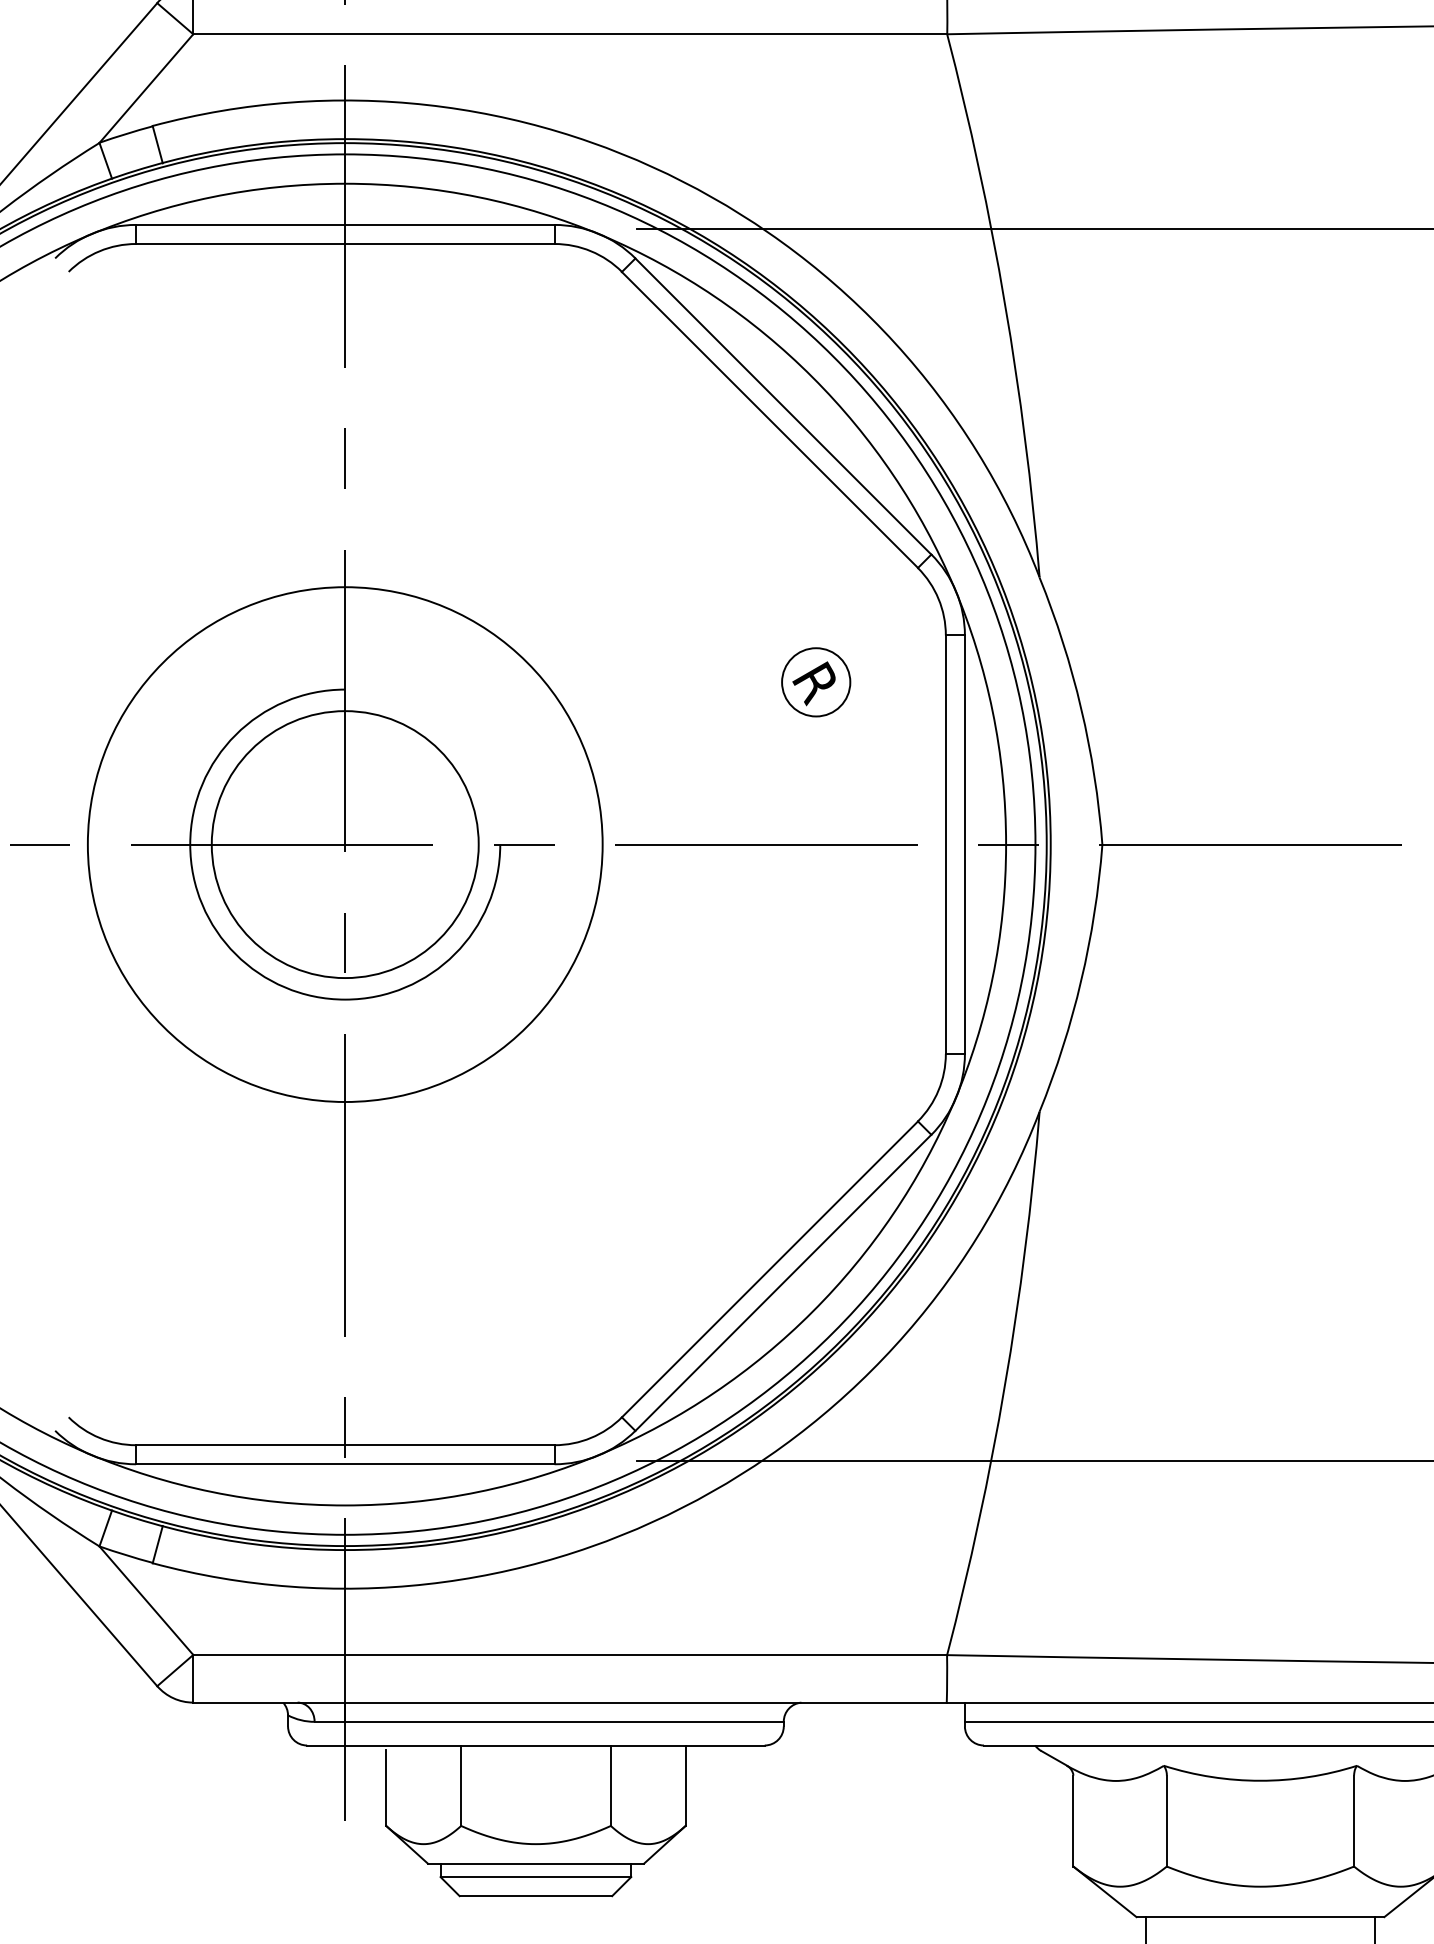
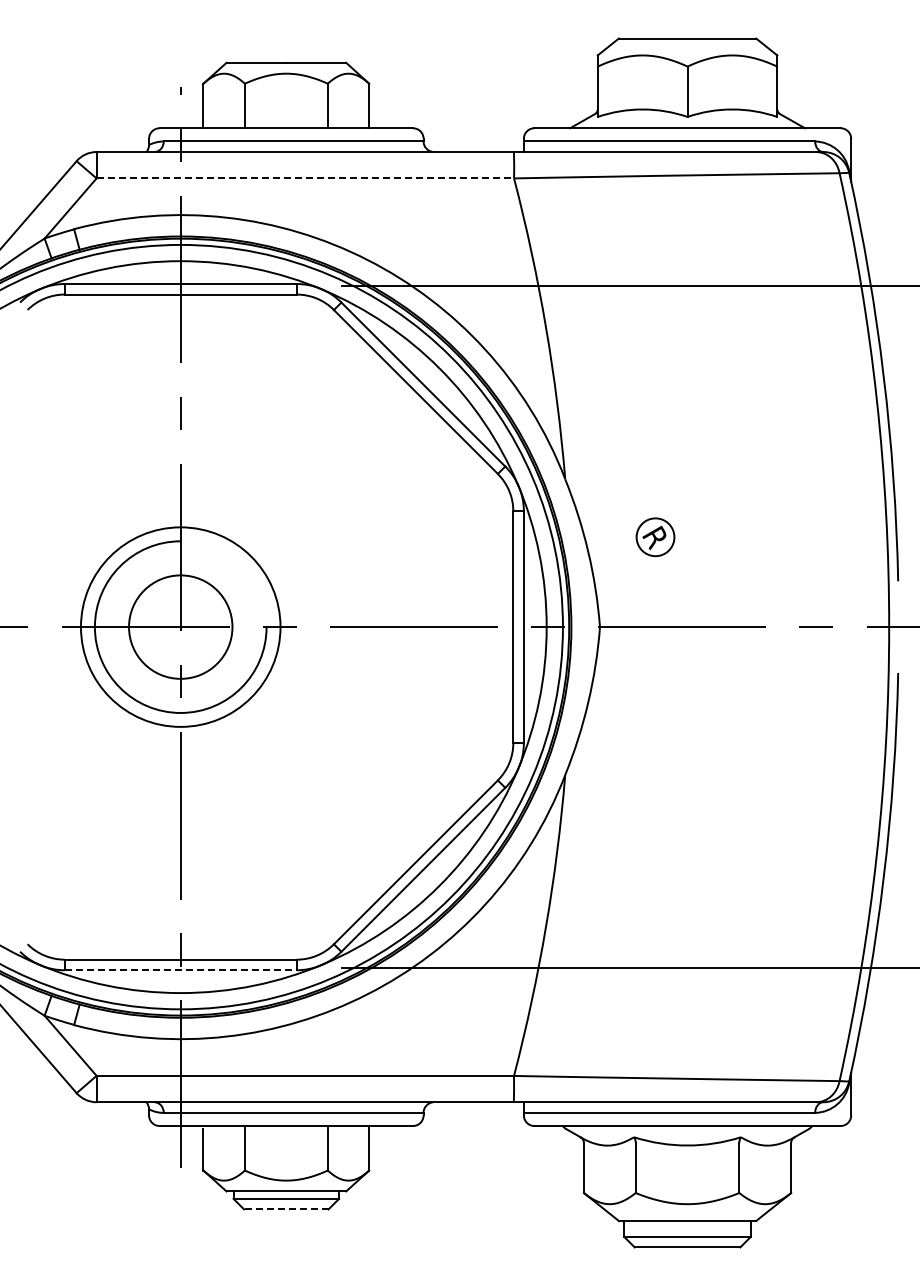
line: (570, 34) -> (305, 178), solid -> dashed
part: (816, 682) -> (655, 537), moved
circle: (344, 843) -> (180, 626), size x0.7
circle: (344, 845) -> (180, 627), size x0.7
line: (344, 1464) -> (180, 970), solid -> dashed
line: (534, 1896) -> (285, 1209), solid -> dashed

